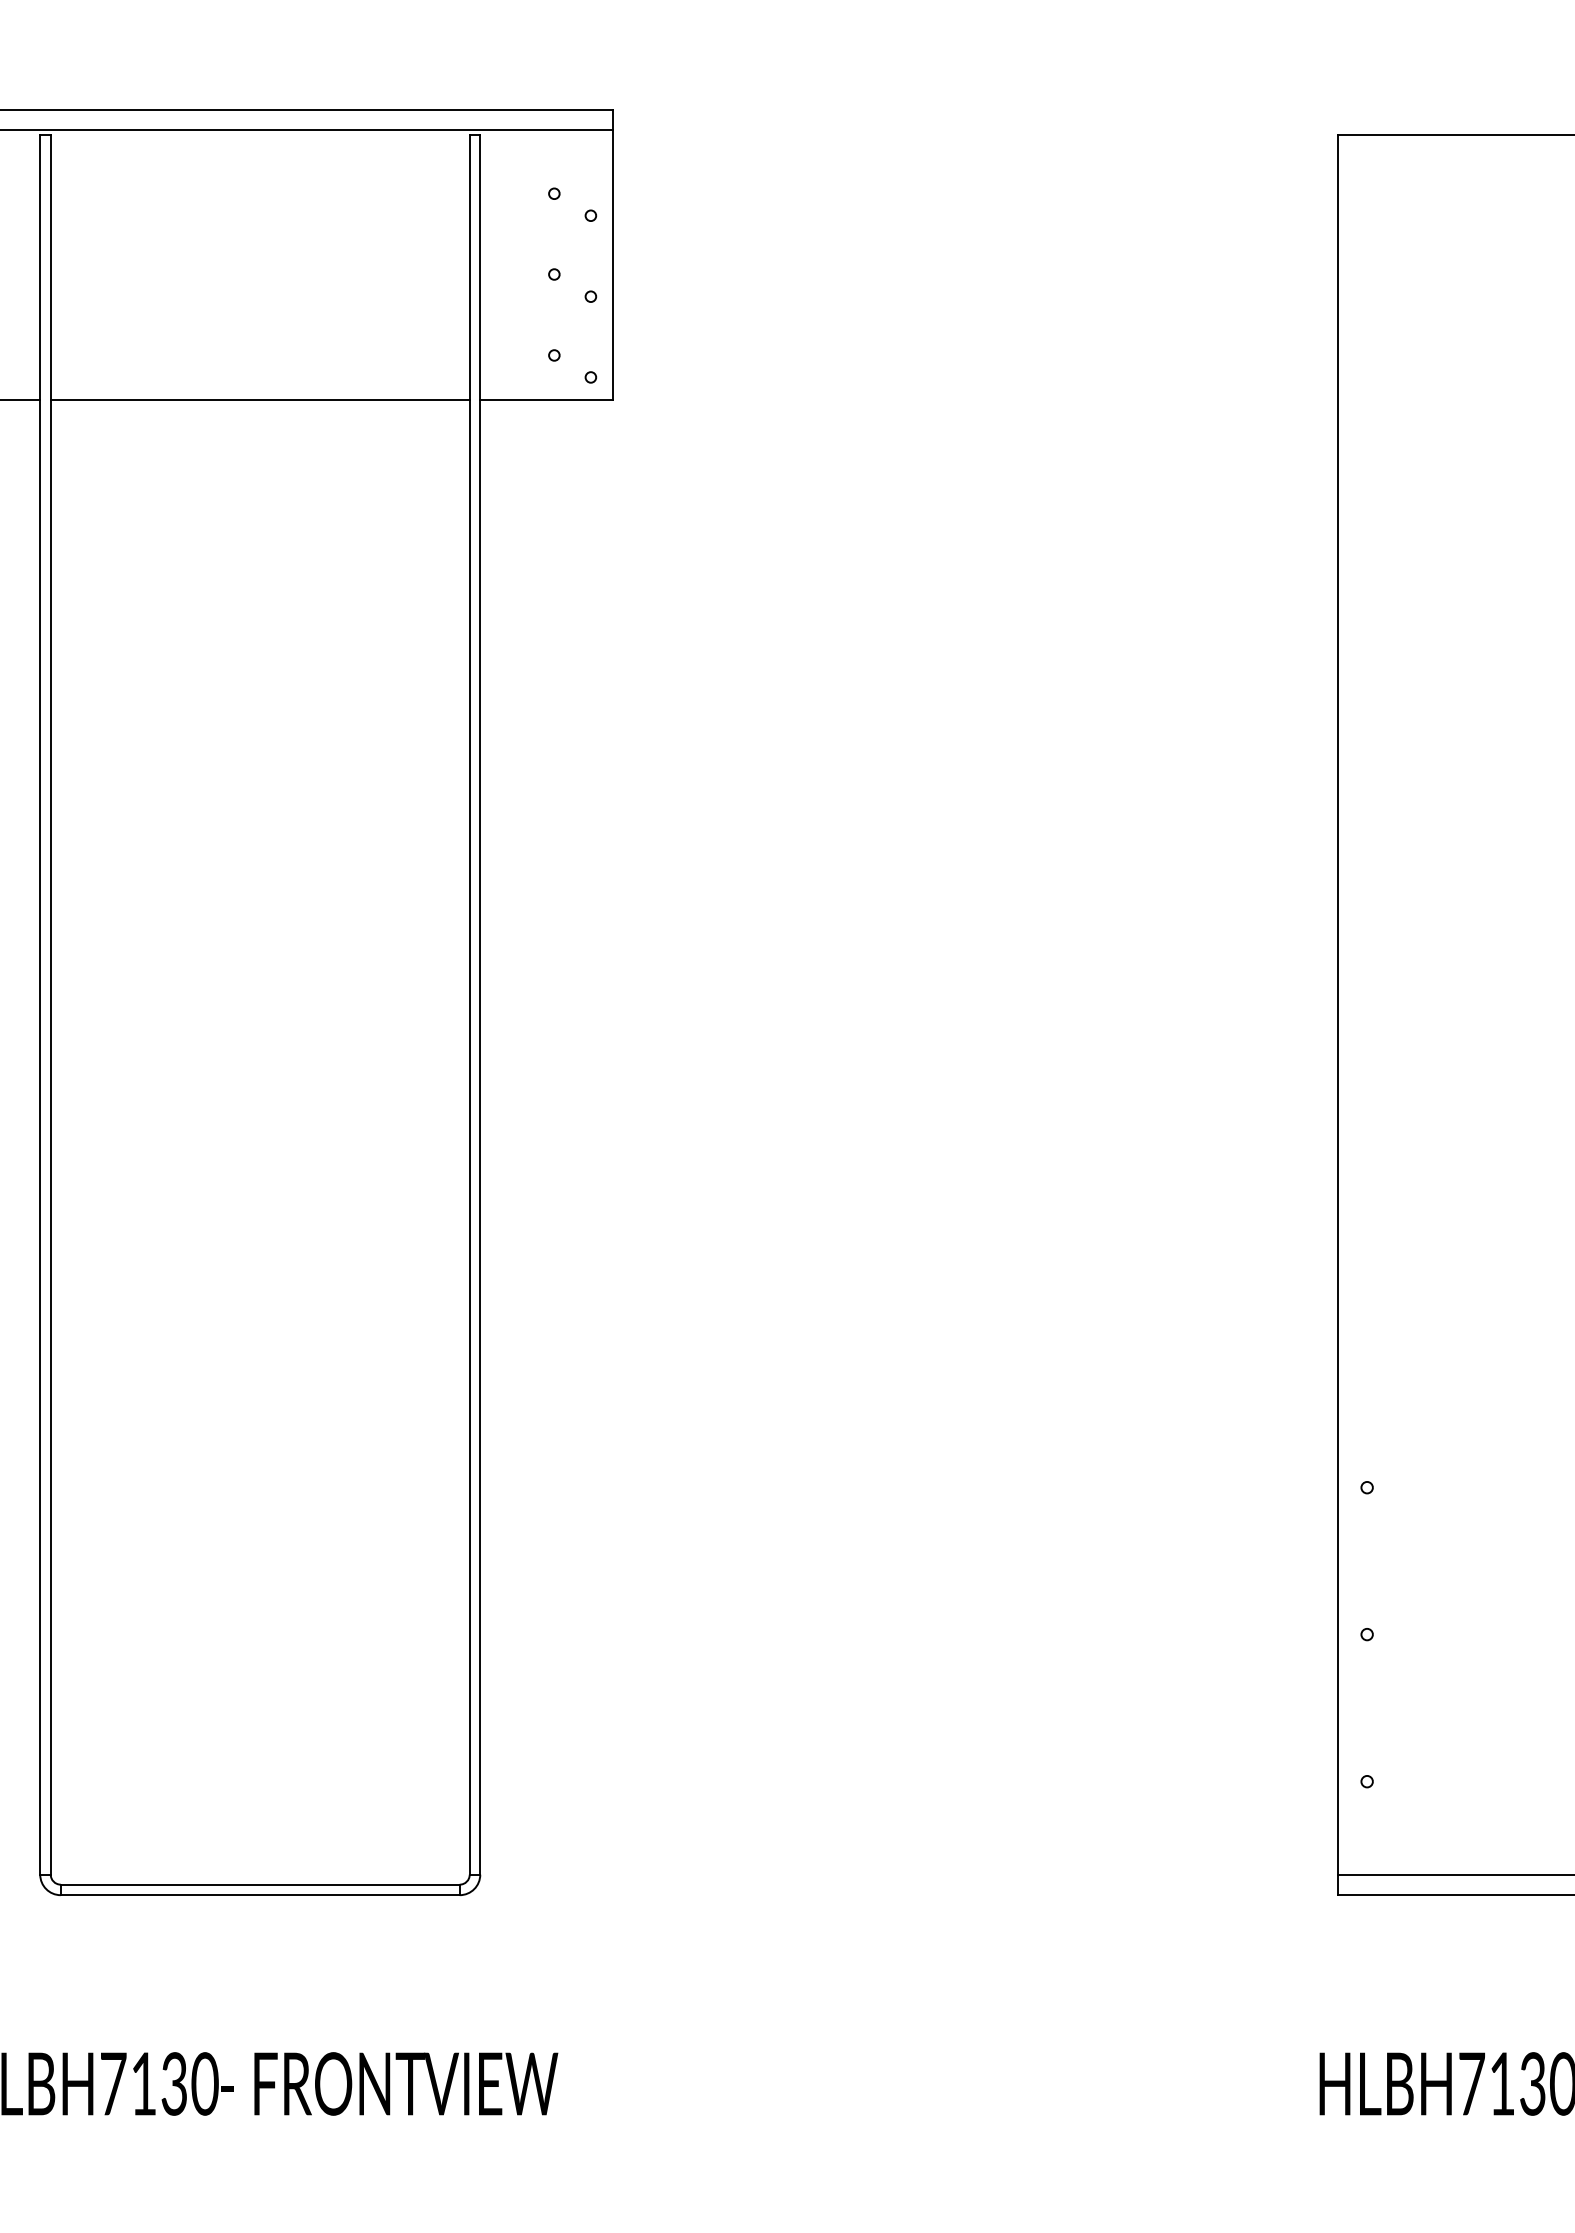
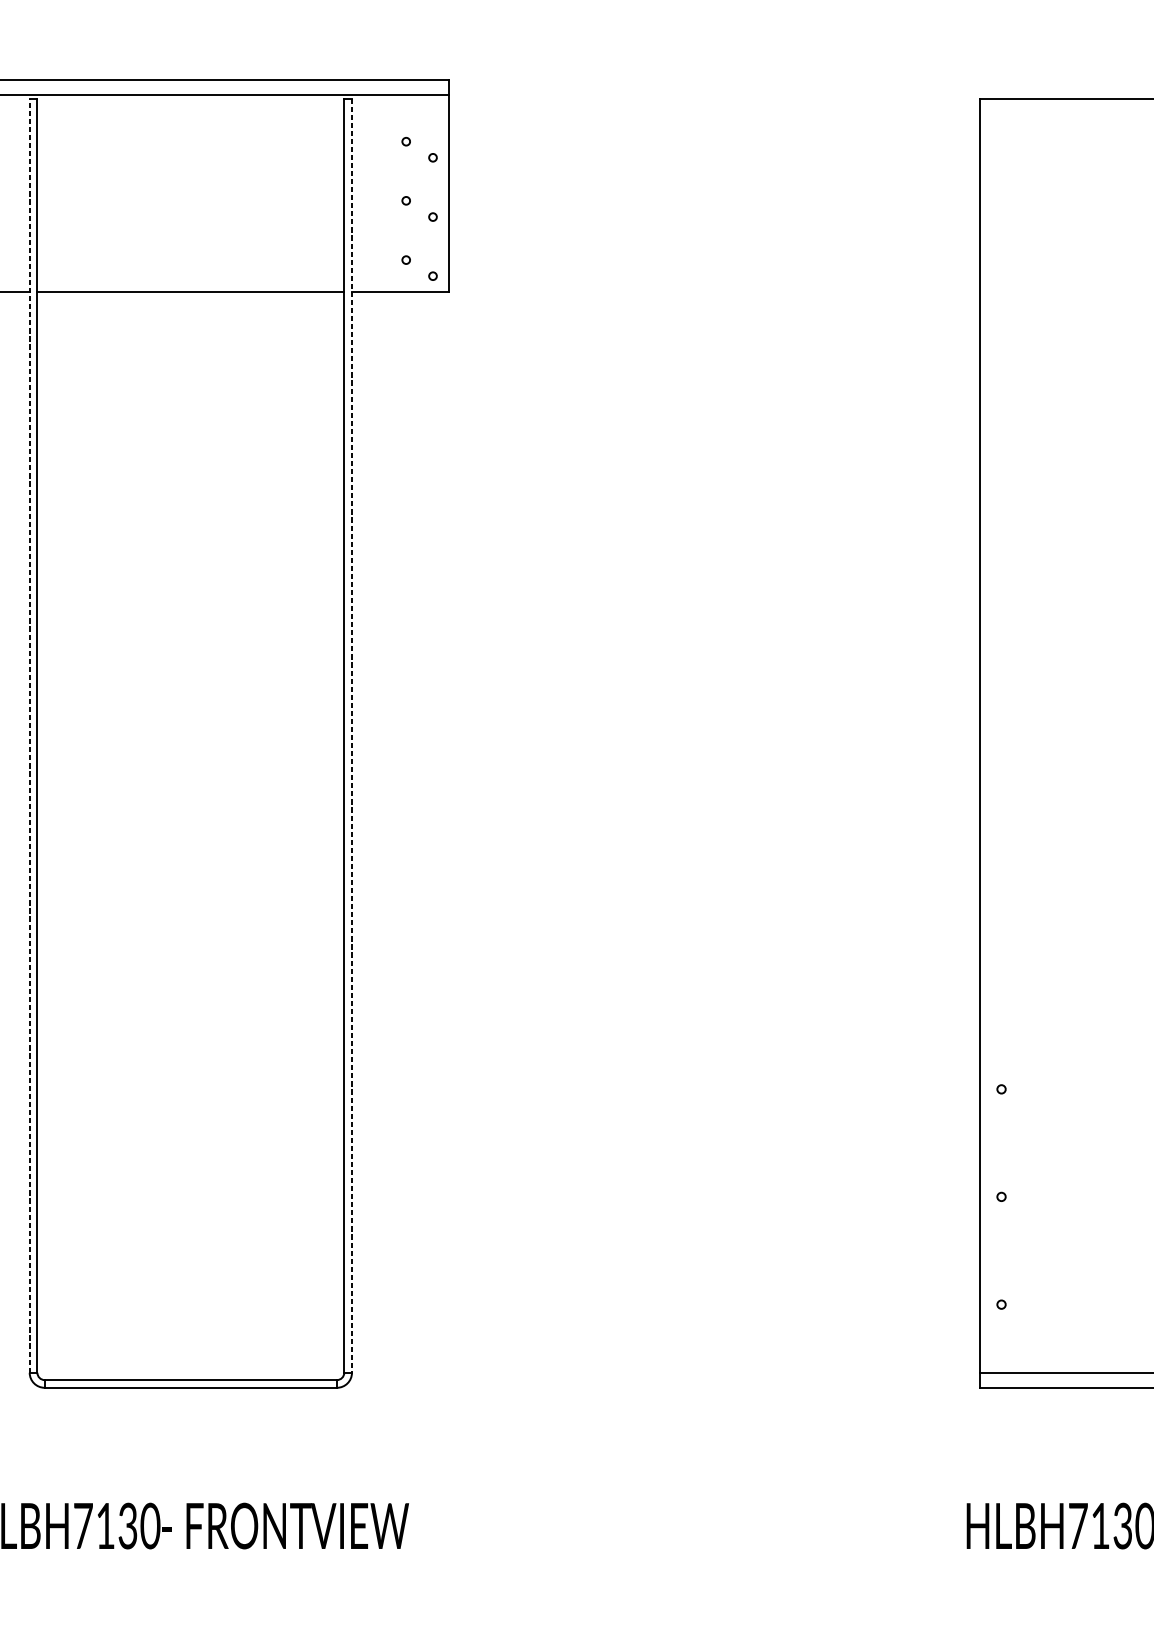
line: (40, 1004) -> (29, 735), solid -> dashed
line: (480, 1004) -> (352, 735), solid -> dashed

